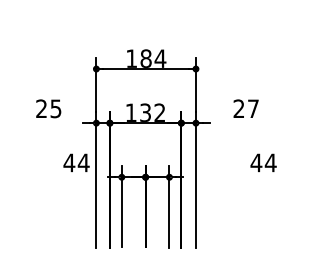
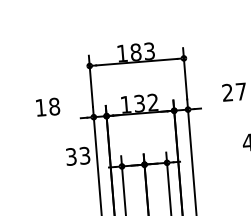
text: (160, 58) -> (149, 51), 184 -> 183
text: (48, 108) -> (47, 106), 25 -> 18
text: (76, 162) -> (77, 155), 44 -> 33

